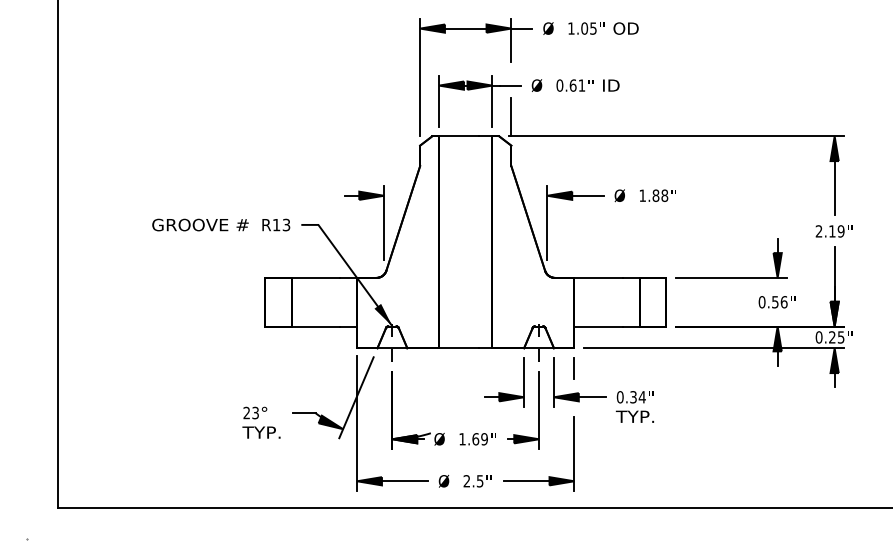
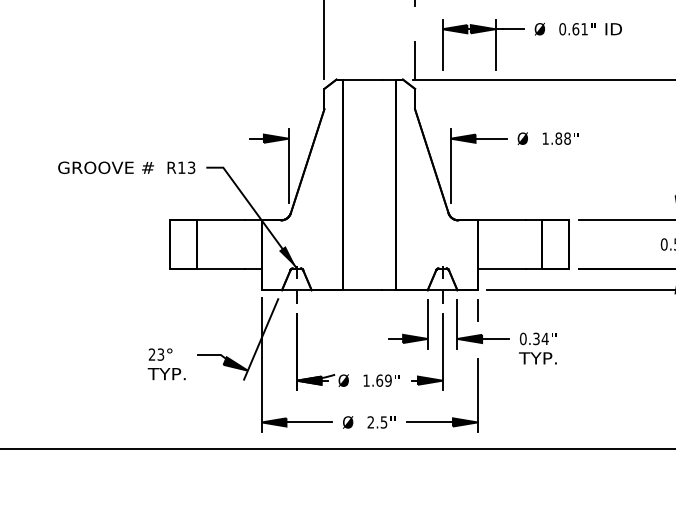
part: (532, 91) -> (535, 35), moved

